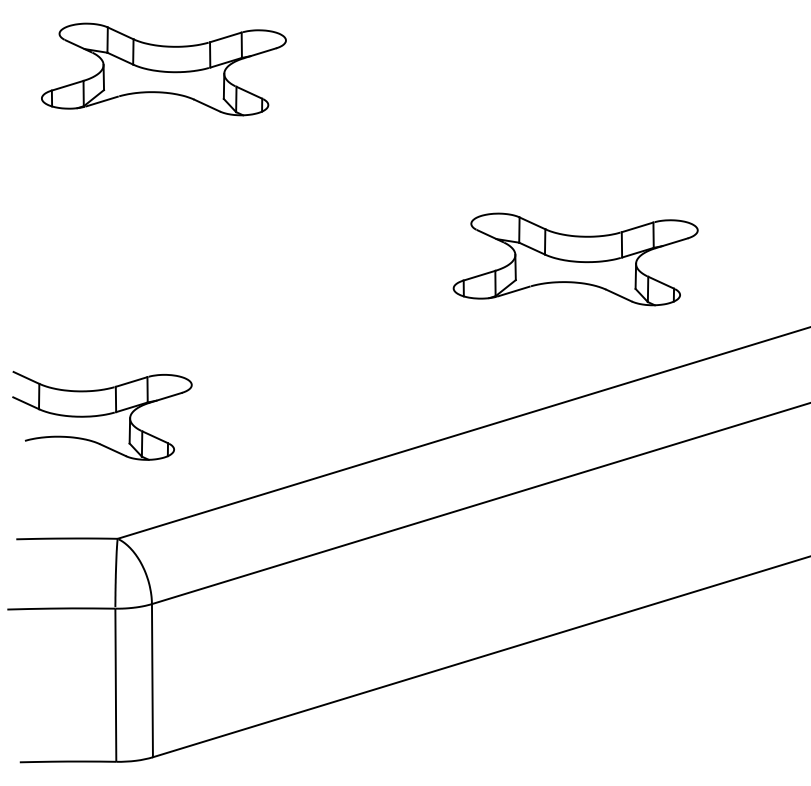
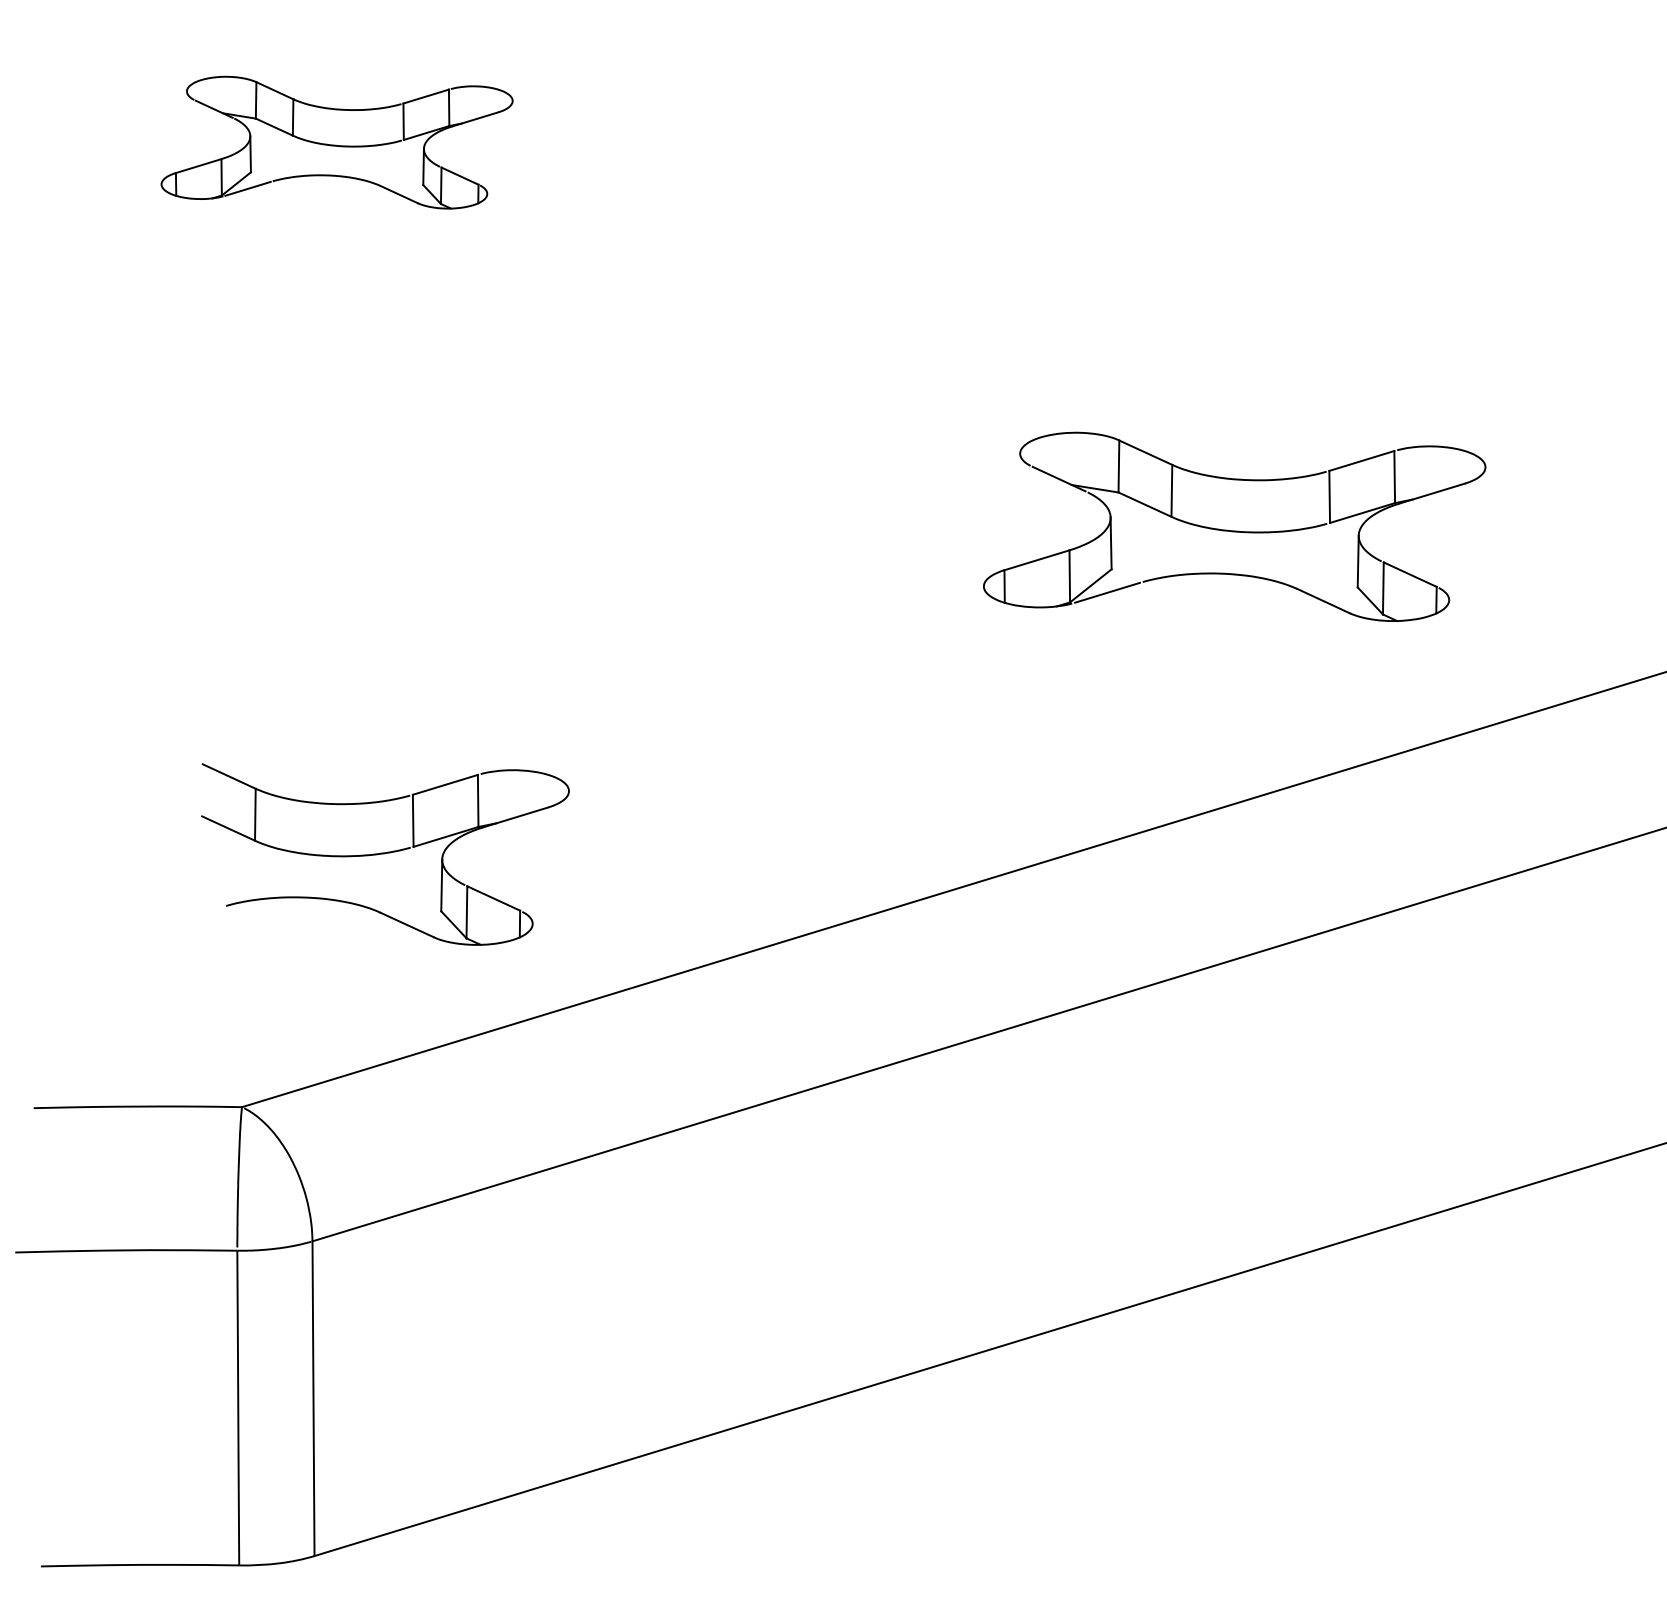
part: (163, 69) -> (336, 142), size x0.7
part: (575, 259) -> (1234, 526), moved
part: (102, 415) -> (385, 853), moved

